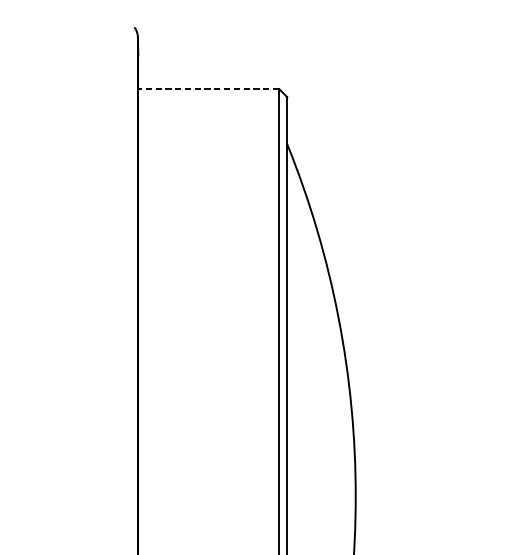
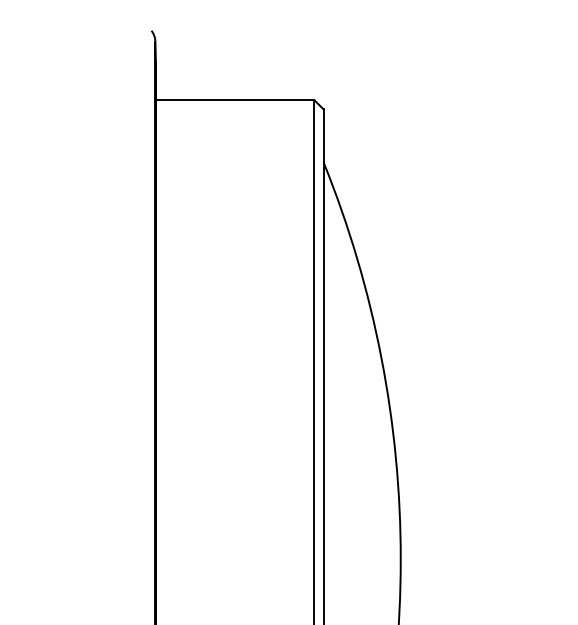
line: (208, 89) -> (234, 100), dashed -> solid

